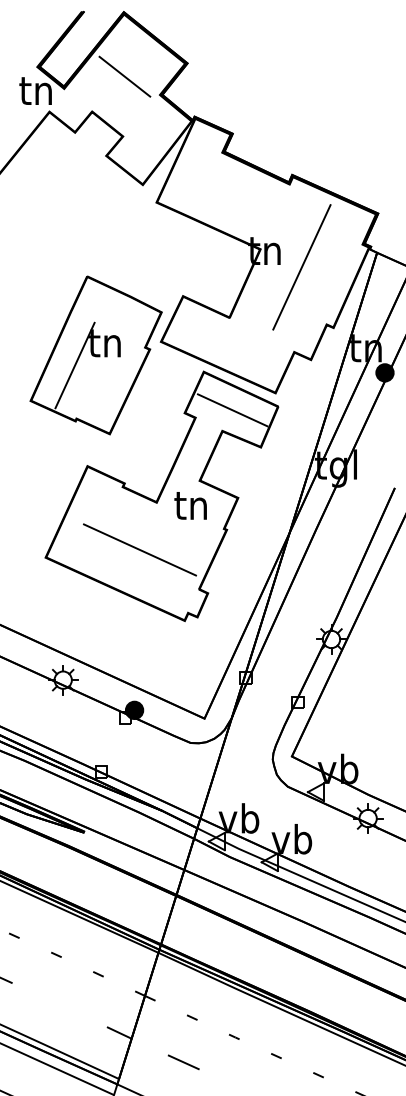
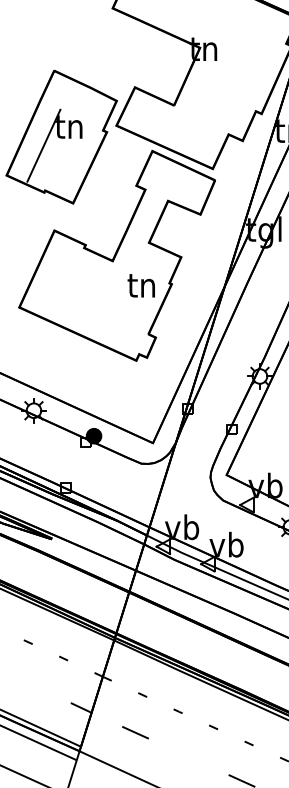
line: (301, 267) -> (234, 63), removed
line: (232, 410) -> (176, 183), removed
text: (190, 505) -> (141, 285), moved
line: (139, 549) -> (98, 300), removed

